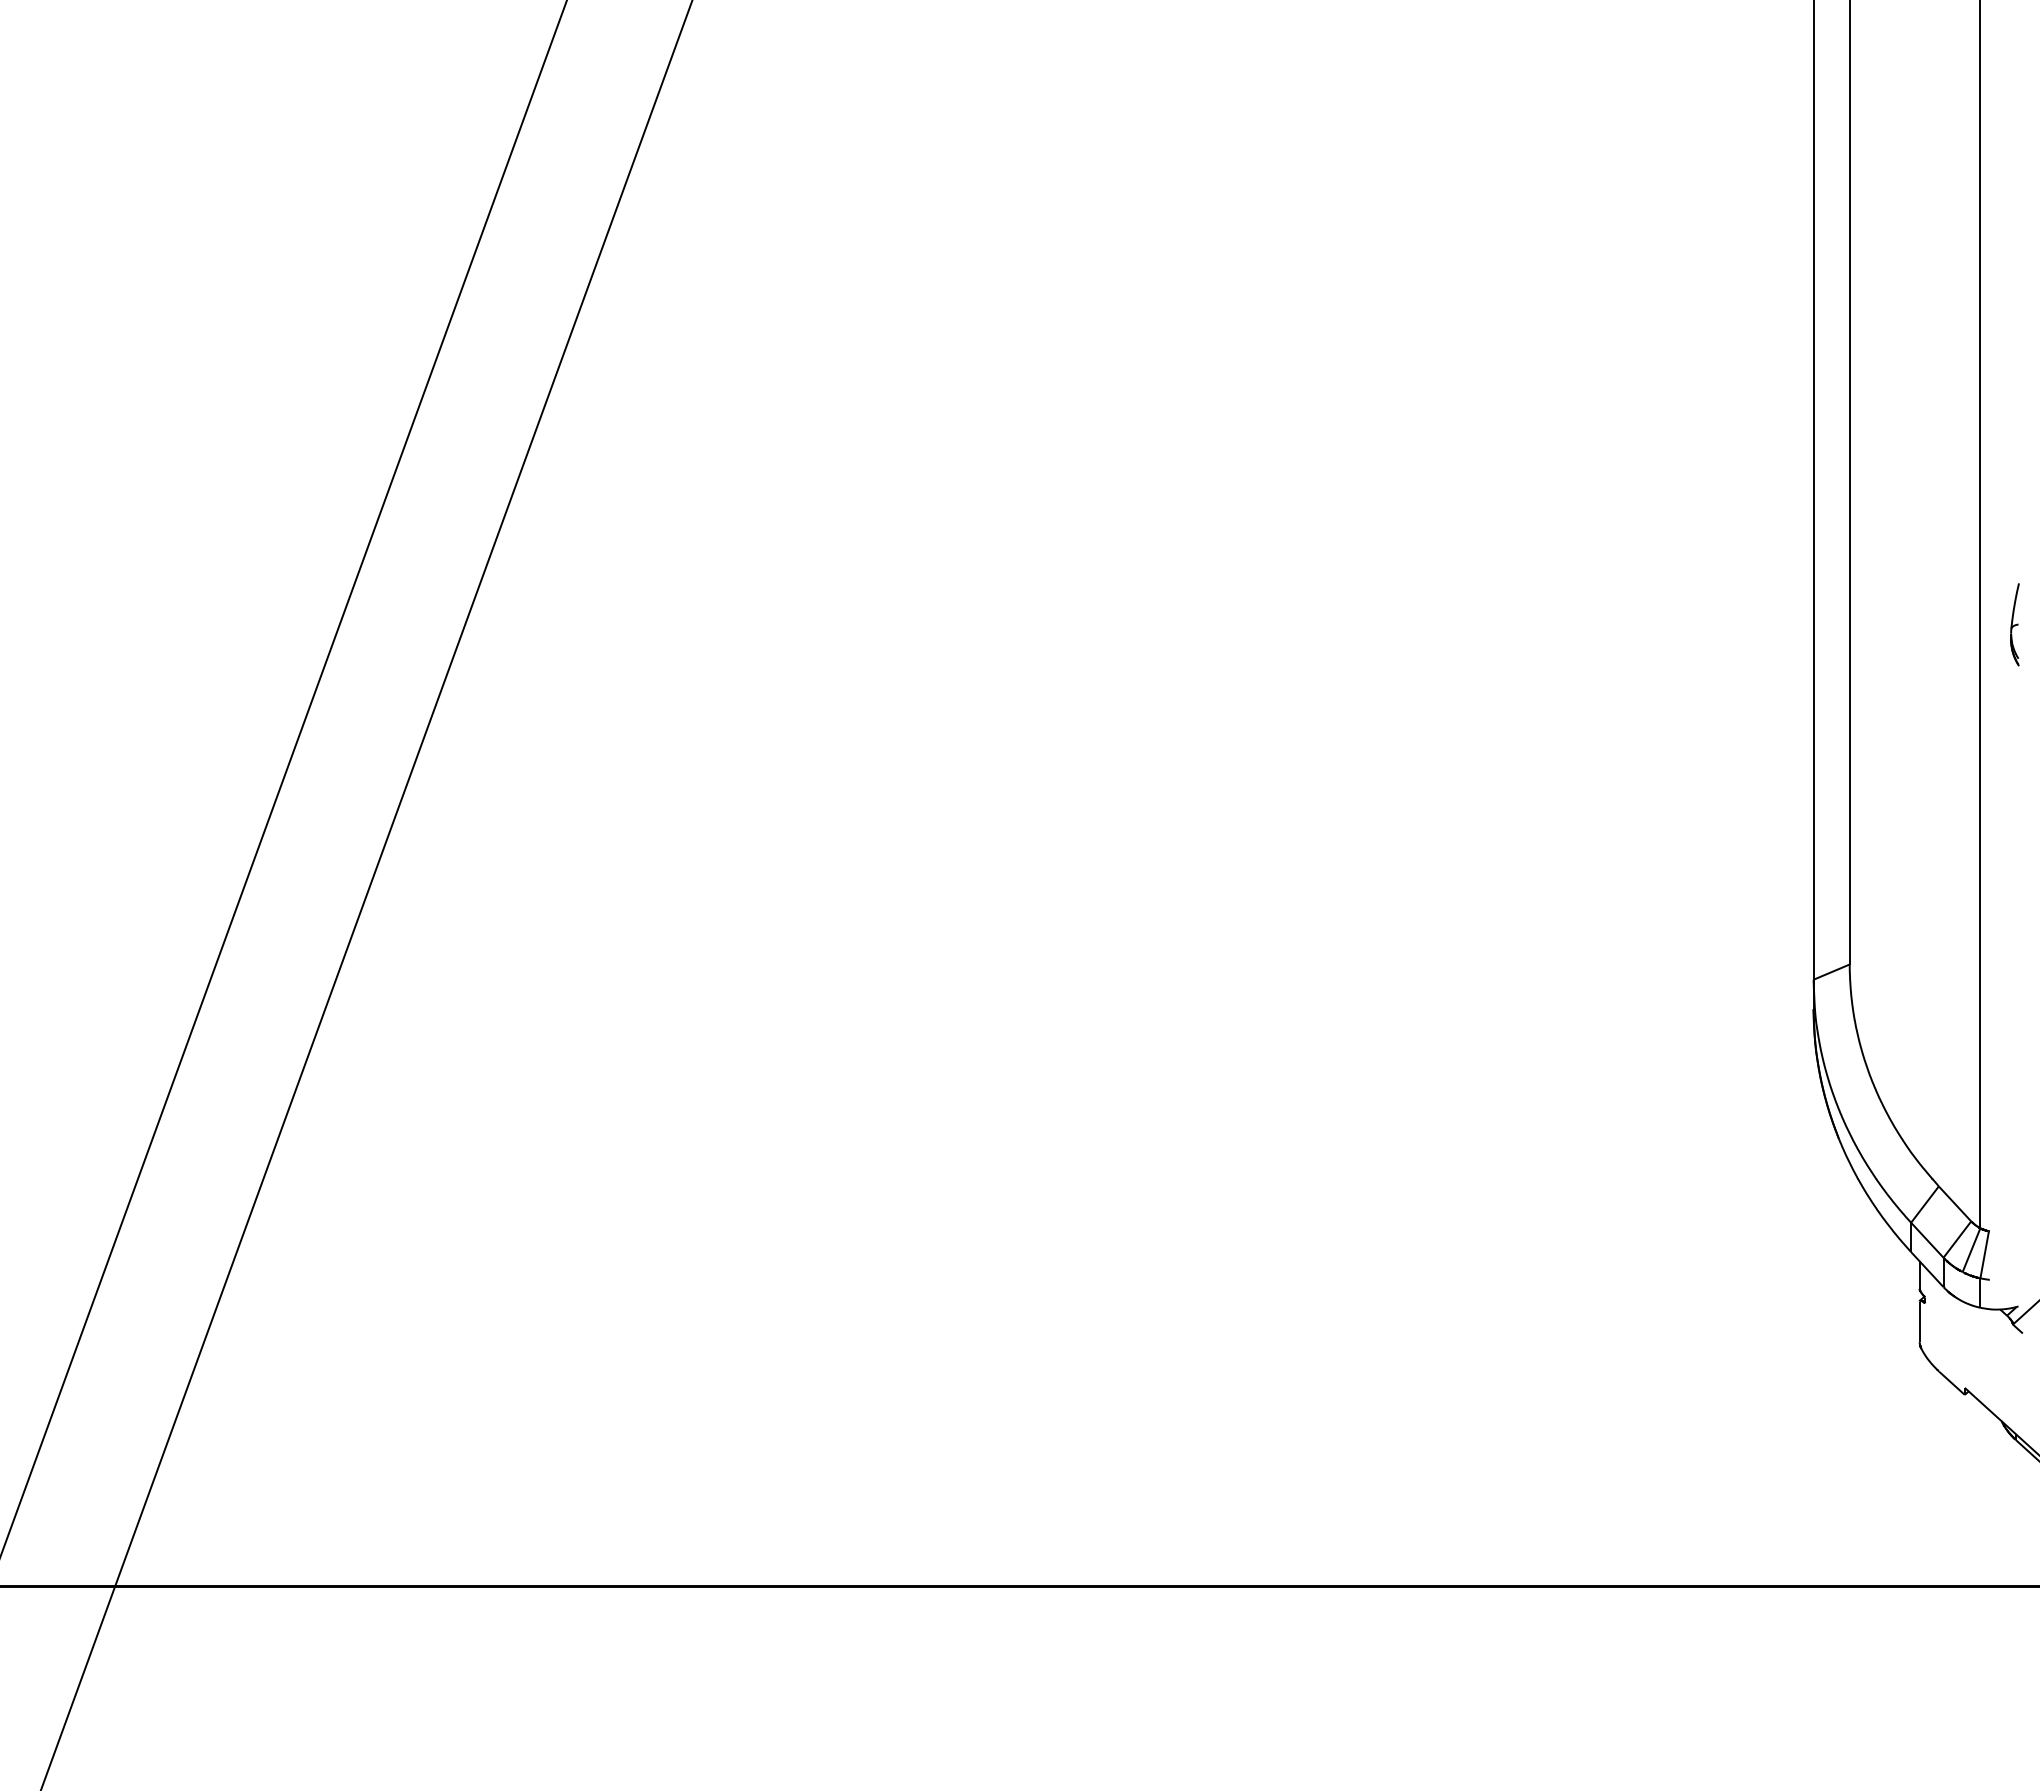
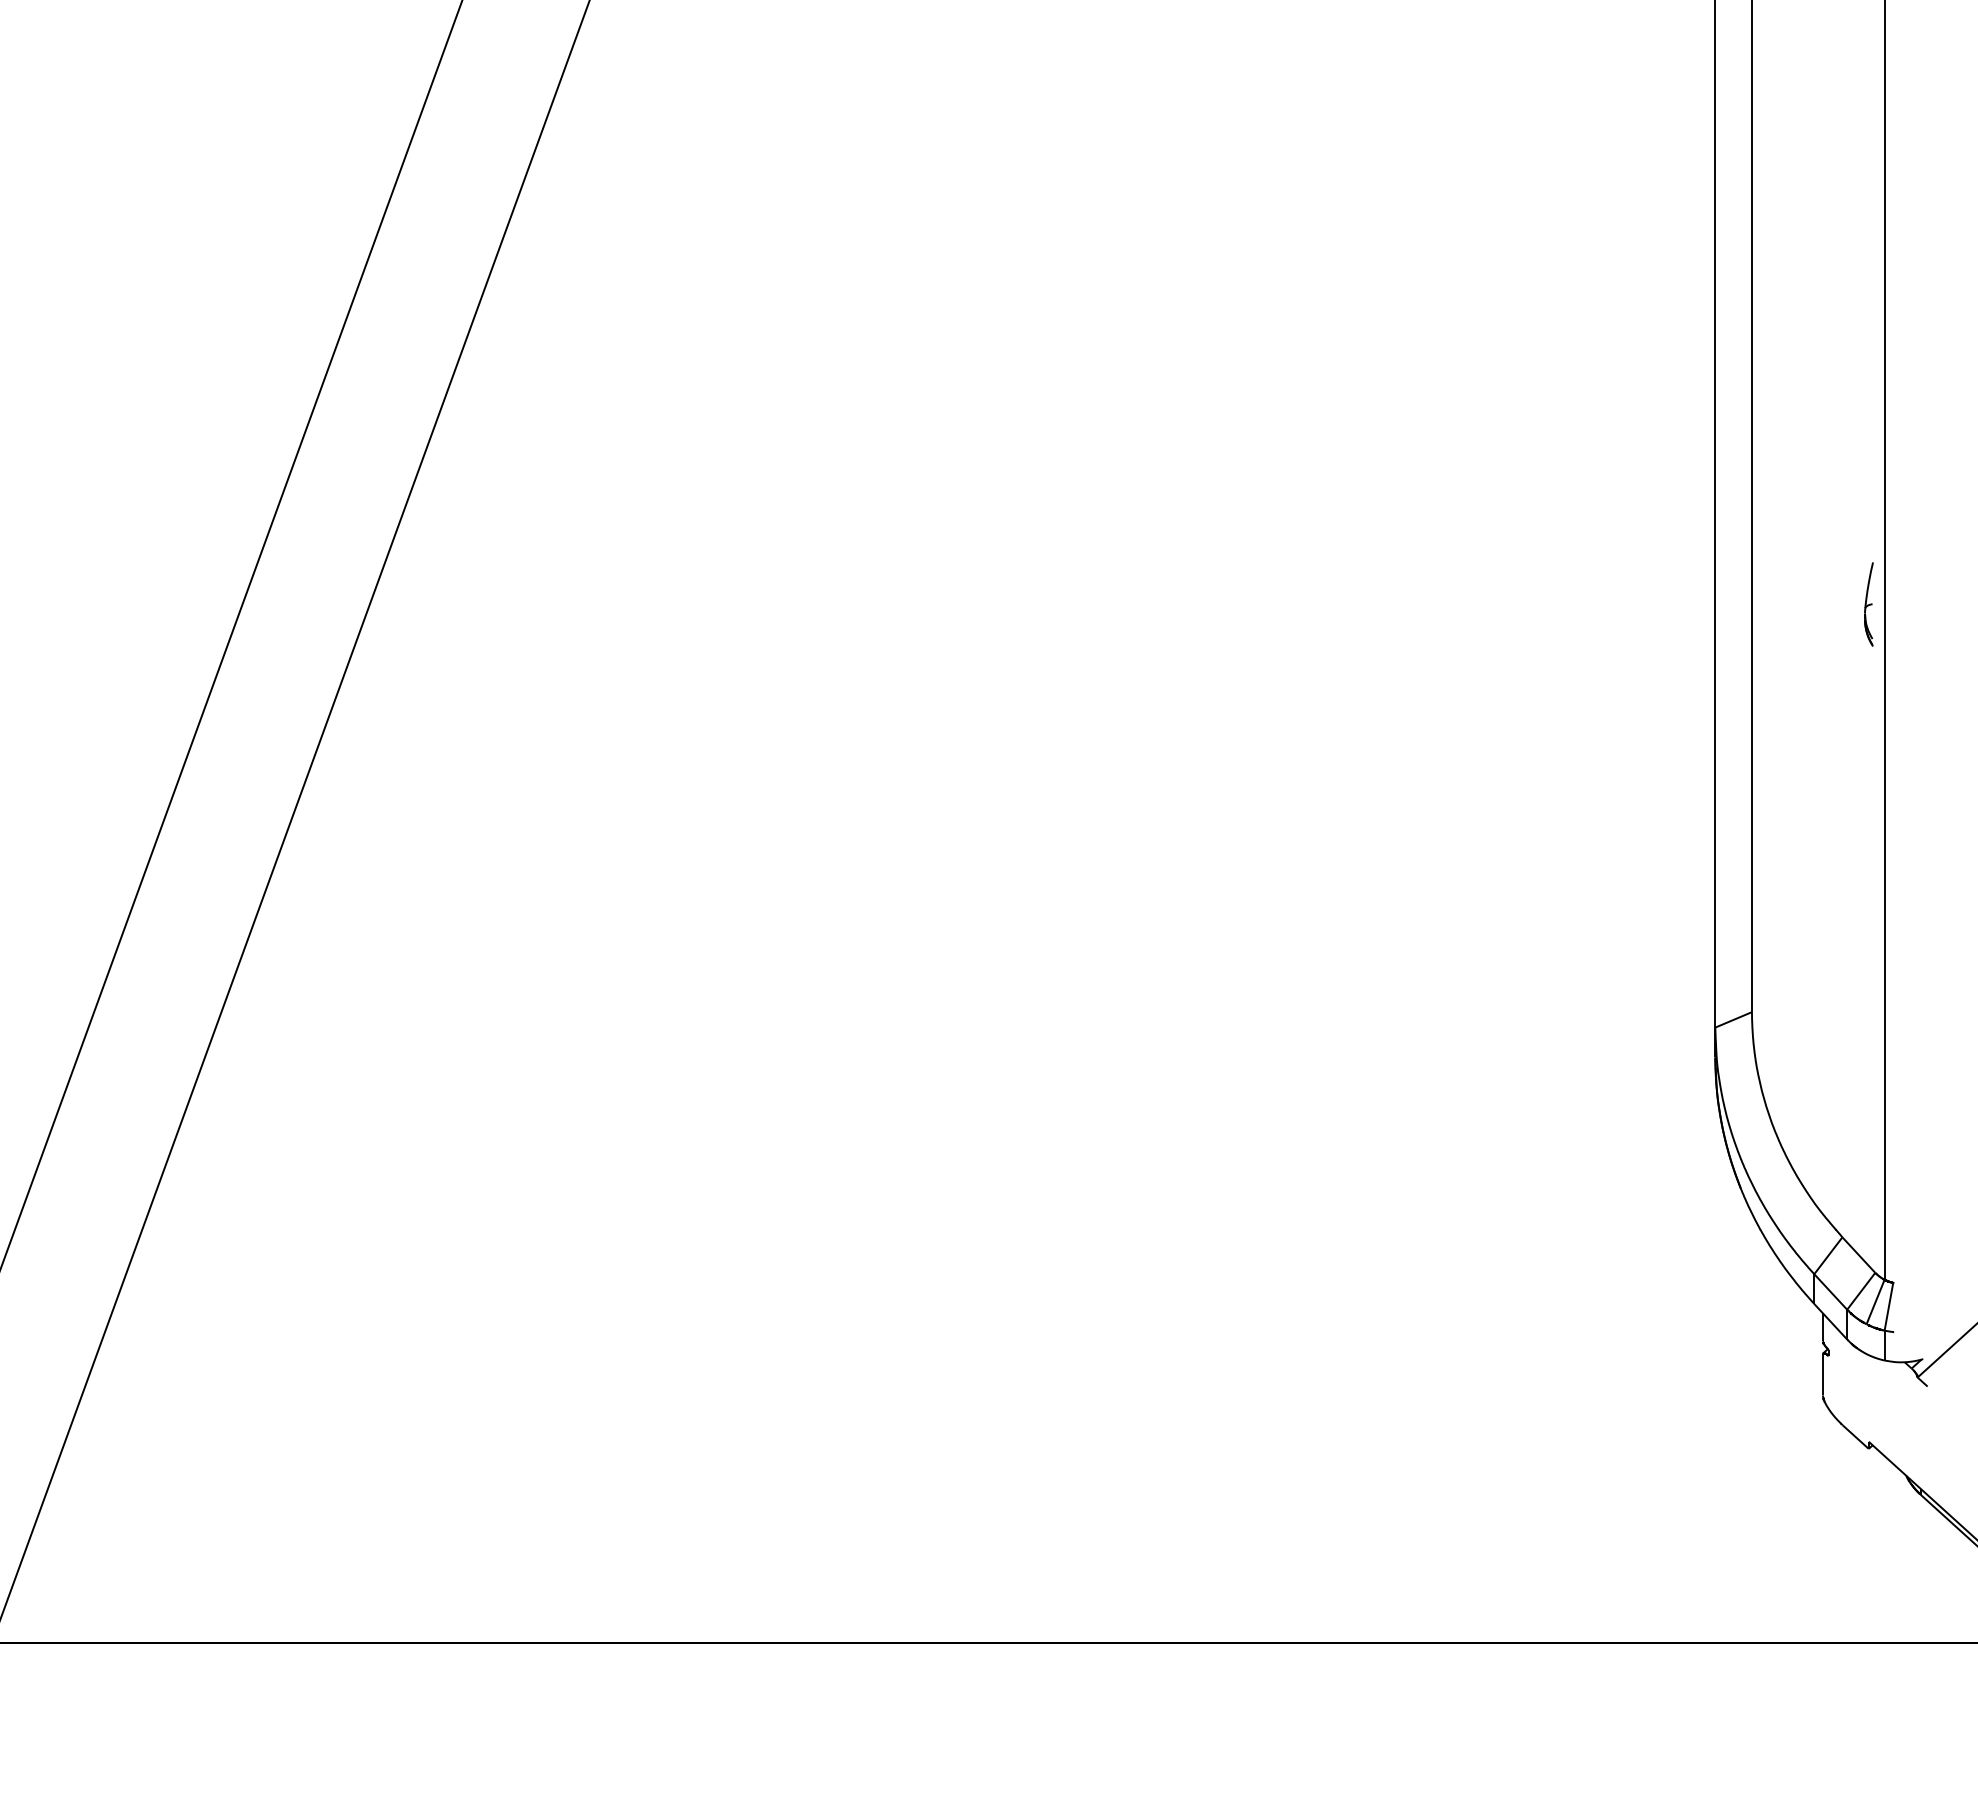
part: (2014, 624) -> (1868, 604), moved

